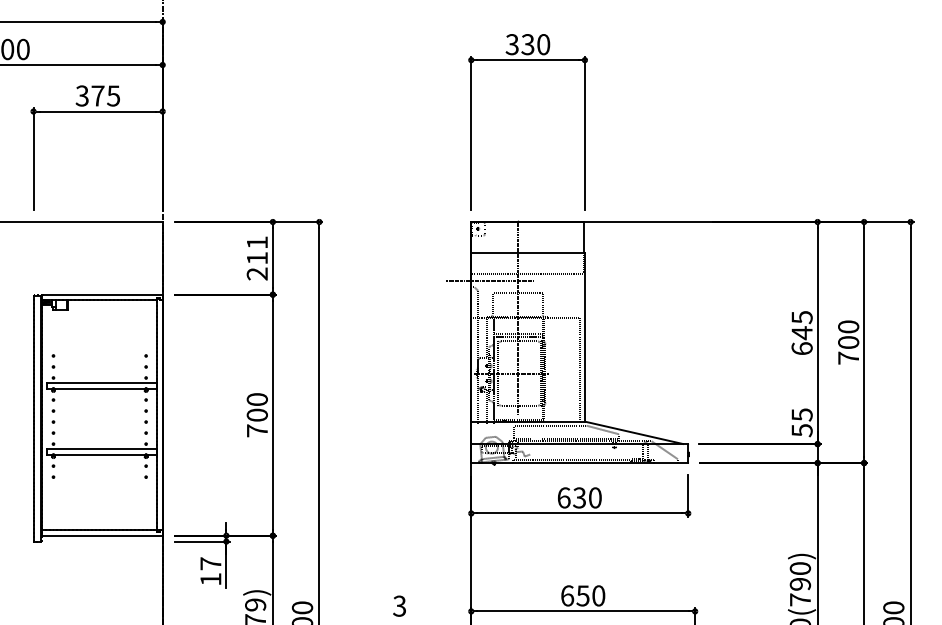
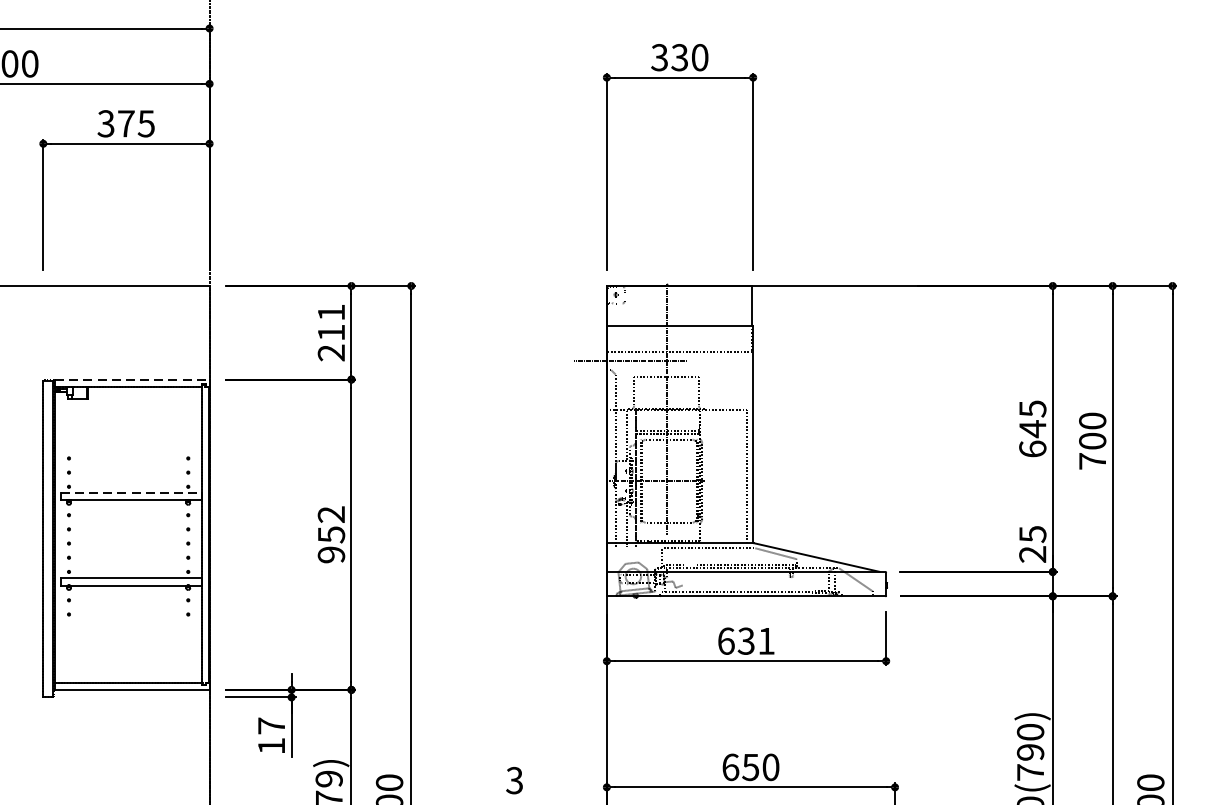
line: (103, 294) -> (133, 379), solid -> dashed
line: (101, 383) -> (130, 493), solid -> dashed
text: (256, 415) -> (330, 535), 700 -> 952
text: (801, 430) -> (1031, 554), 55 -> 25
text: (595, 497) -> (766, 640), 630 -> 631

